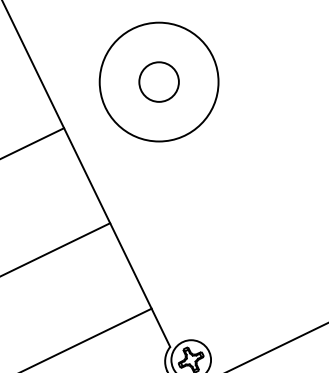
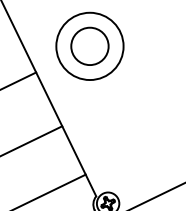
circle: (158, 82) -> (89, 46), size x1.67

